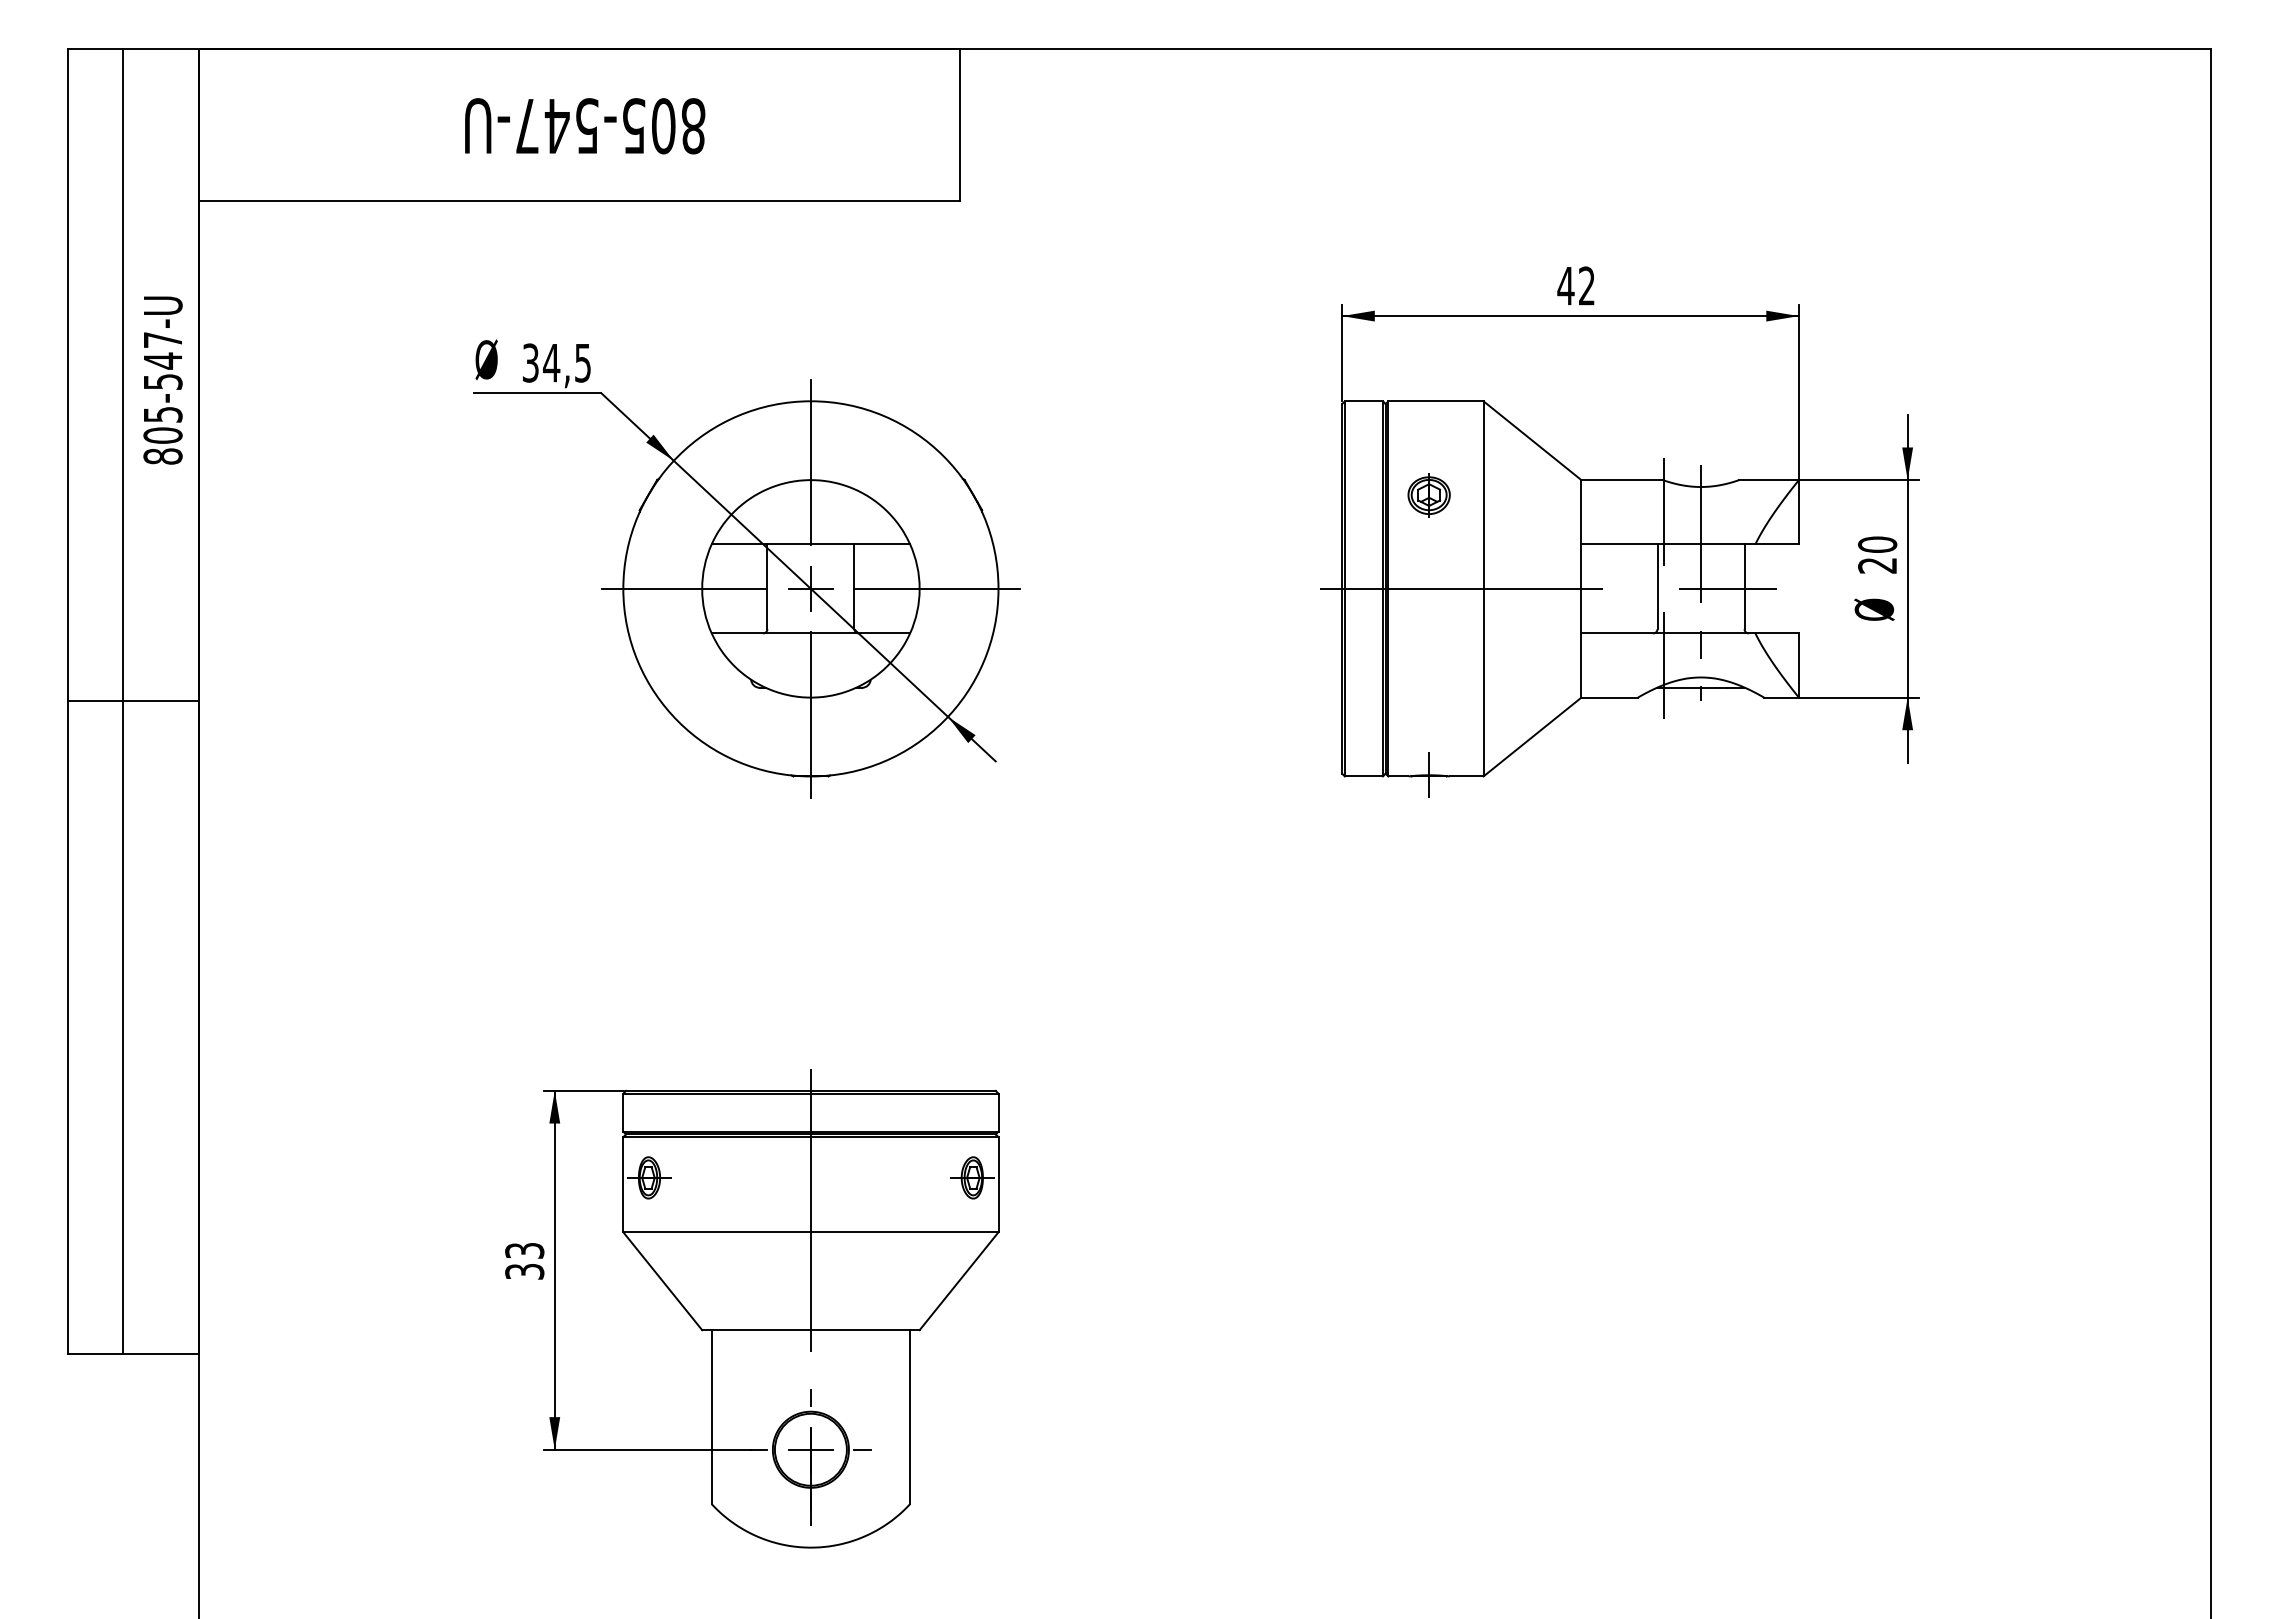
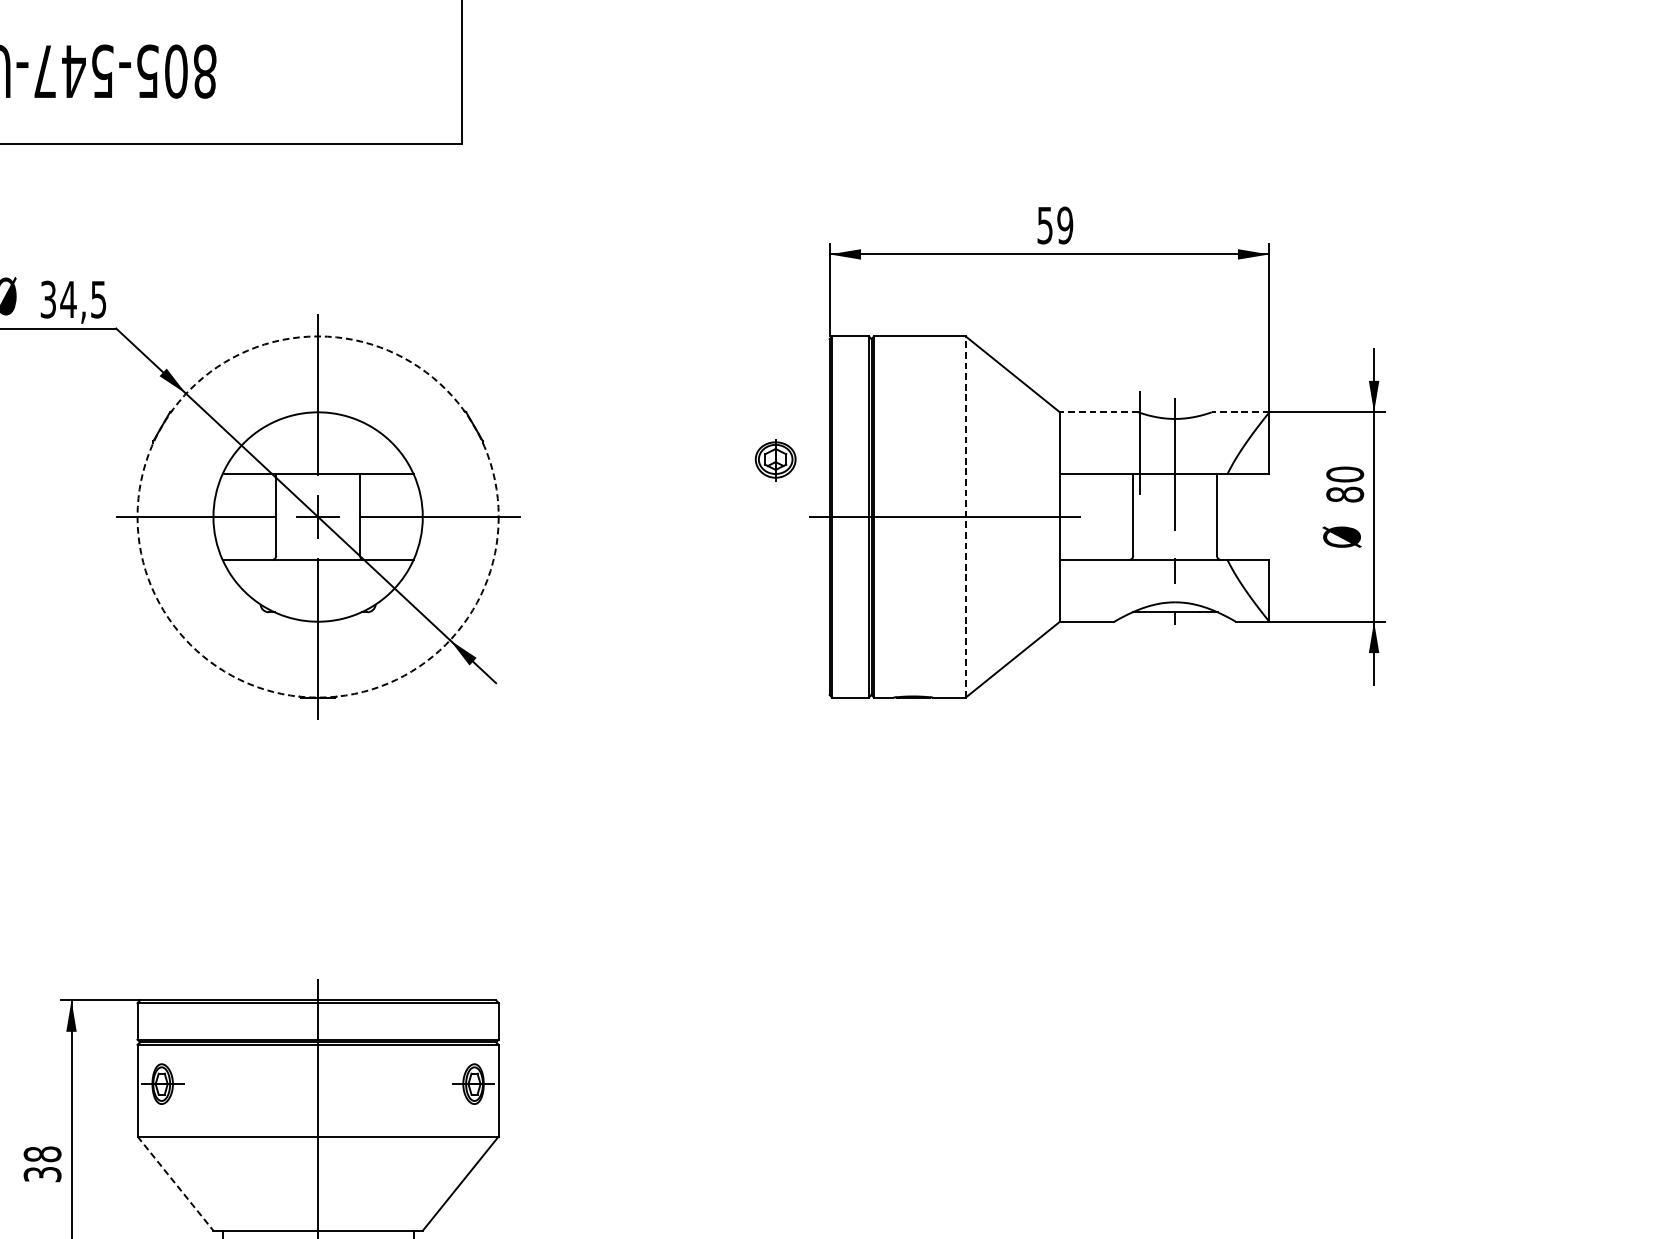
text: (1576, 285) -> (1055, 224), 42 -> 59
line: (1622, 480) -> (1099, 412), solid -> dashed
line: (1768, 480) -> (1240, 412), solid -> dashed
part: (1428, 495) -> (775, 459), moved
text: (1877, 565) -> (1345, 494), 20 -> 80
circle: (810, 588) -> (317, 516), solid -> dashed
line: (1483, 588) -> (965, 516), solid -> dashed
line: (1728, 588) -> (1201, 516), removed
line: (1664, 665) -> (1139, 590), removed
line: (1429, 775) -> (913, 696), removed
text: (524, 1250) -> (42, 1154), 33 -> 38
line: (662, 1281) -> (175, 1183), solid -> dashed

